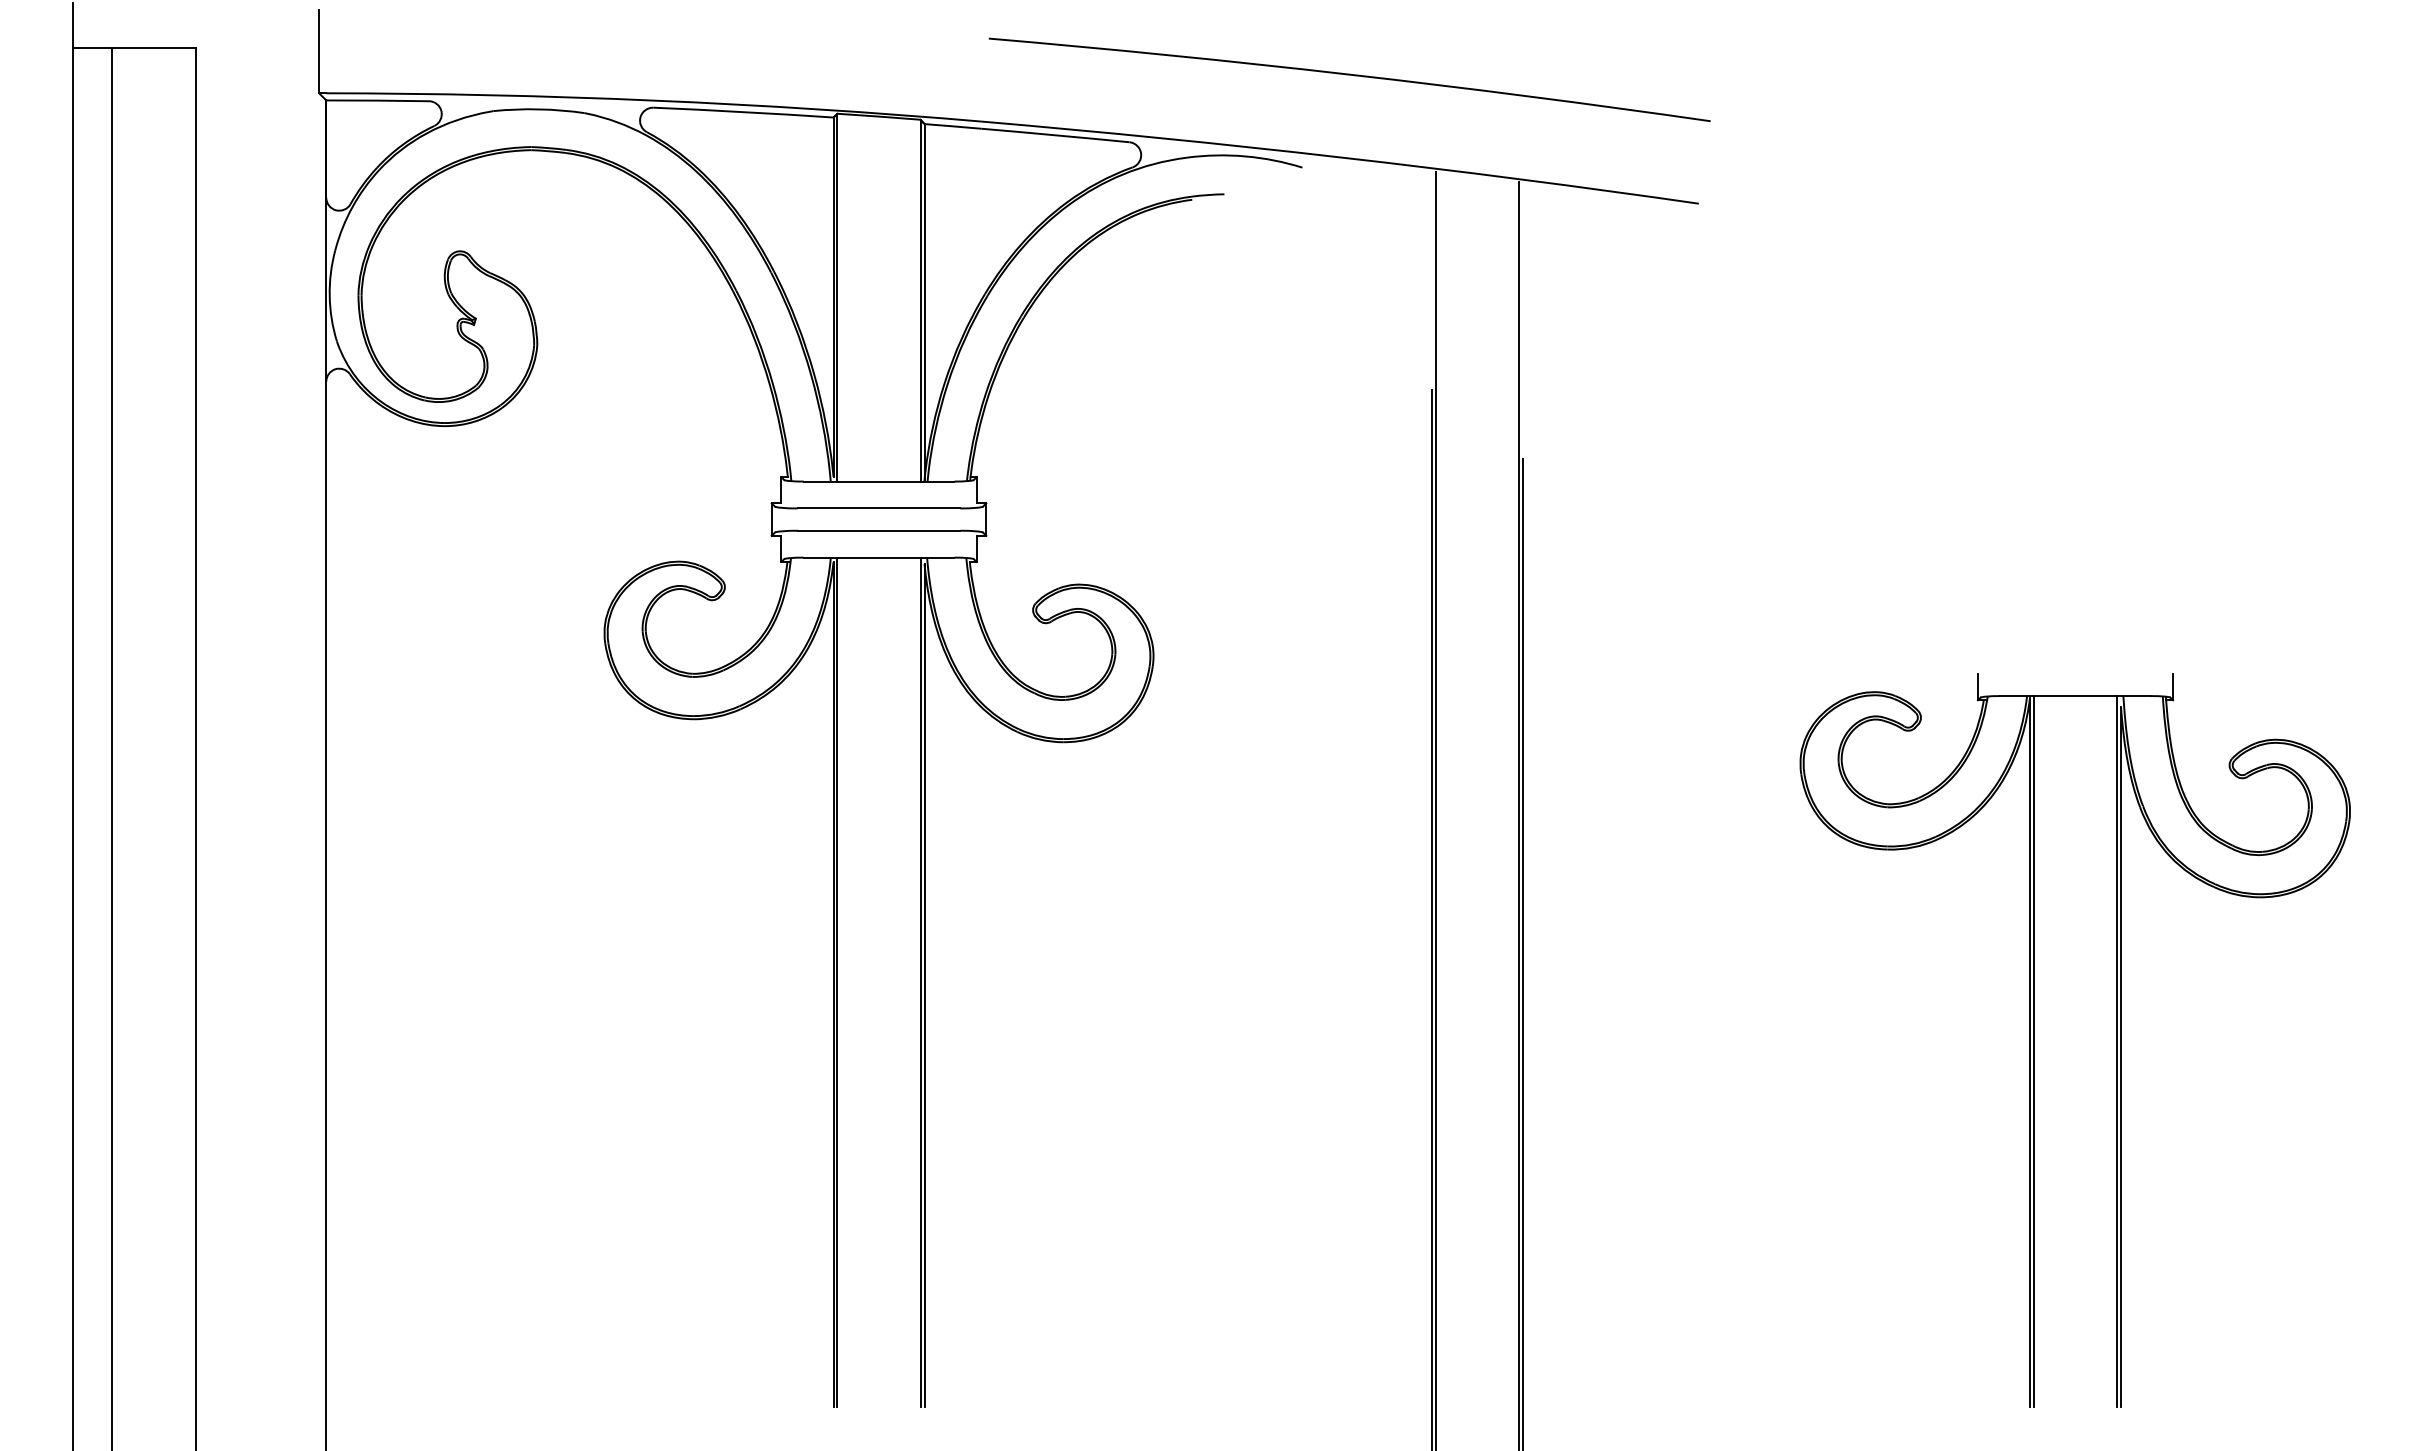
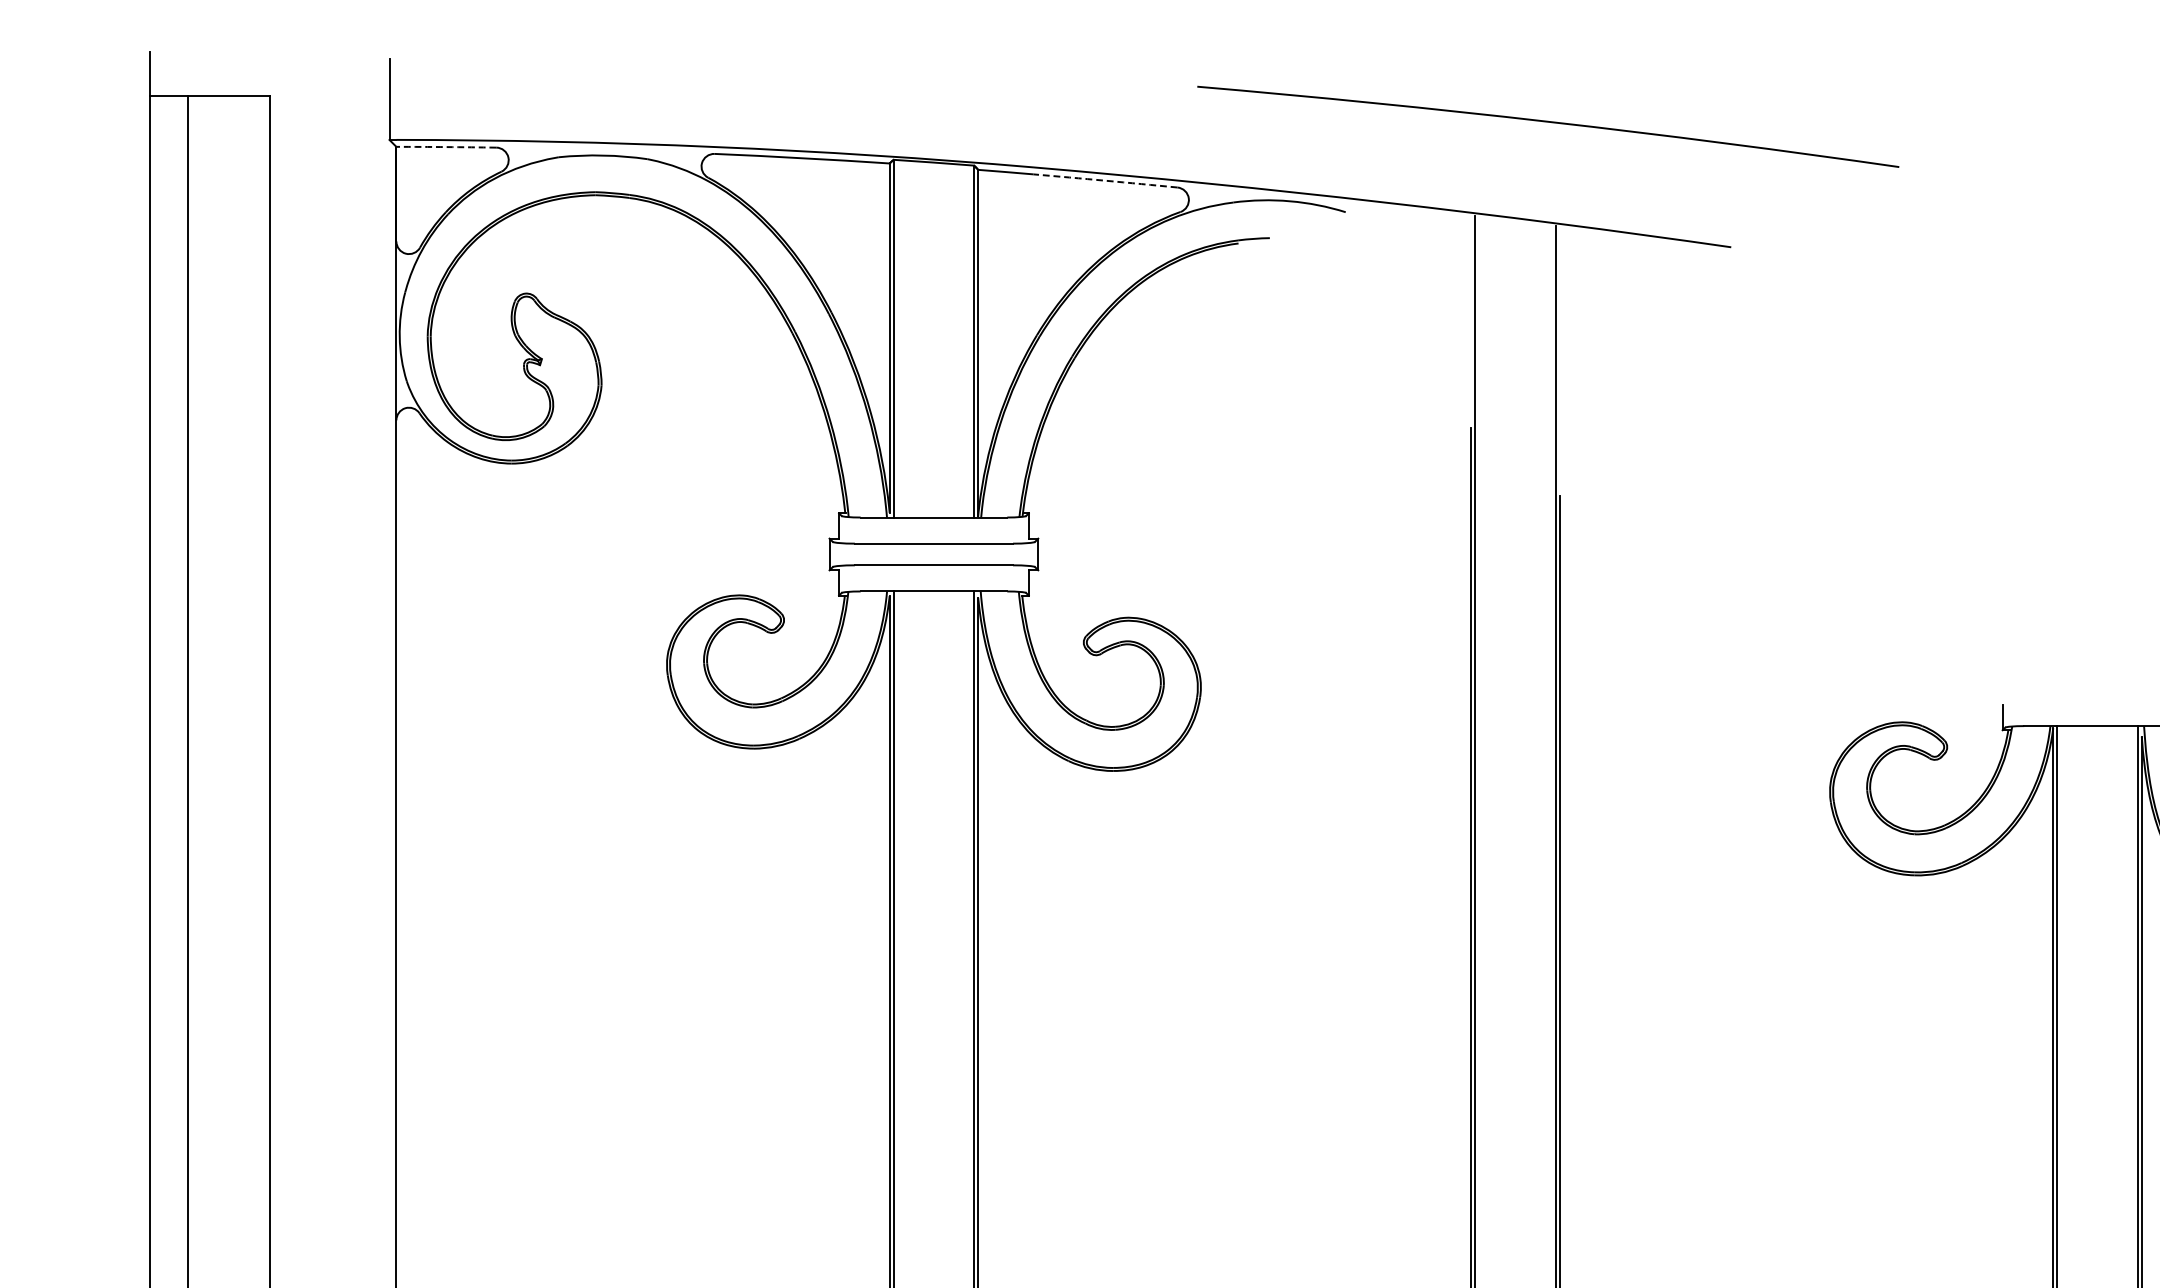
arc: (1349, 75) -> (1548, 122), moved
arc: (377, 100) -> (446, 146), solid -> dashed
arc: (1055, 135) -> (1105, 180), solid -> dashed

